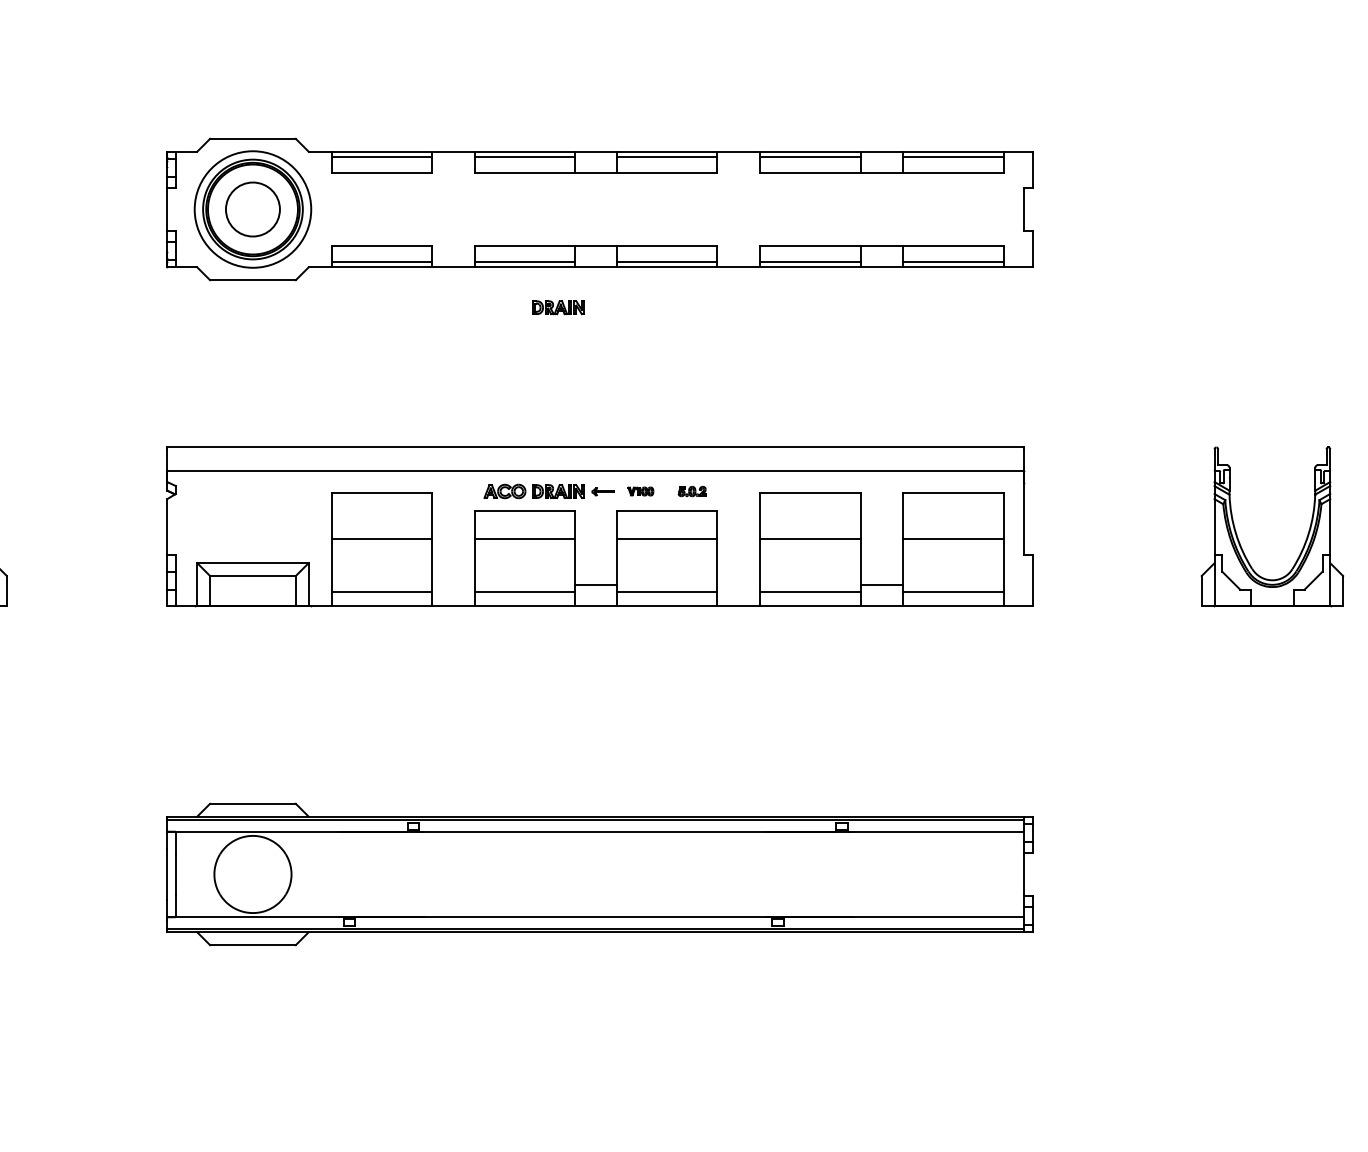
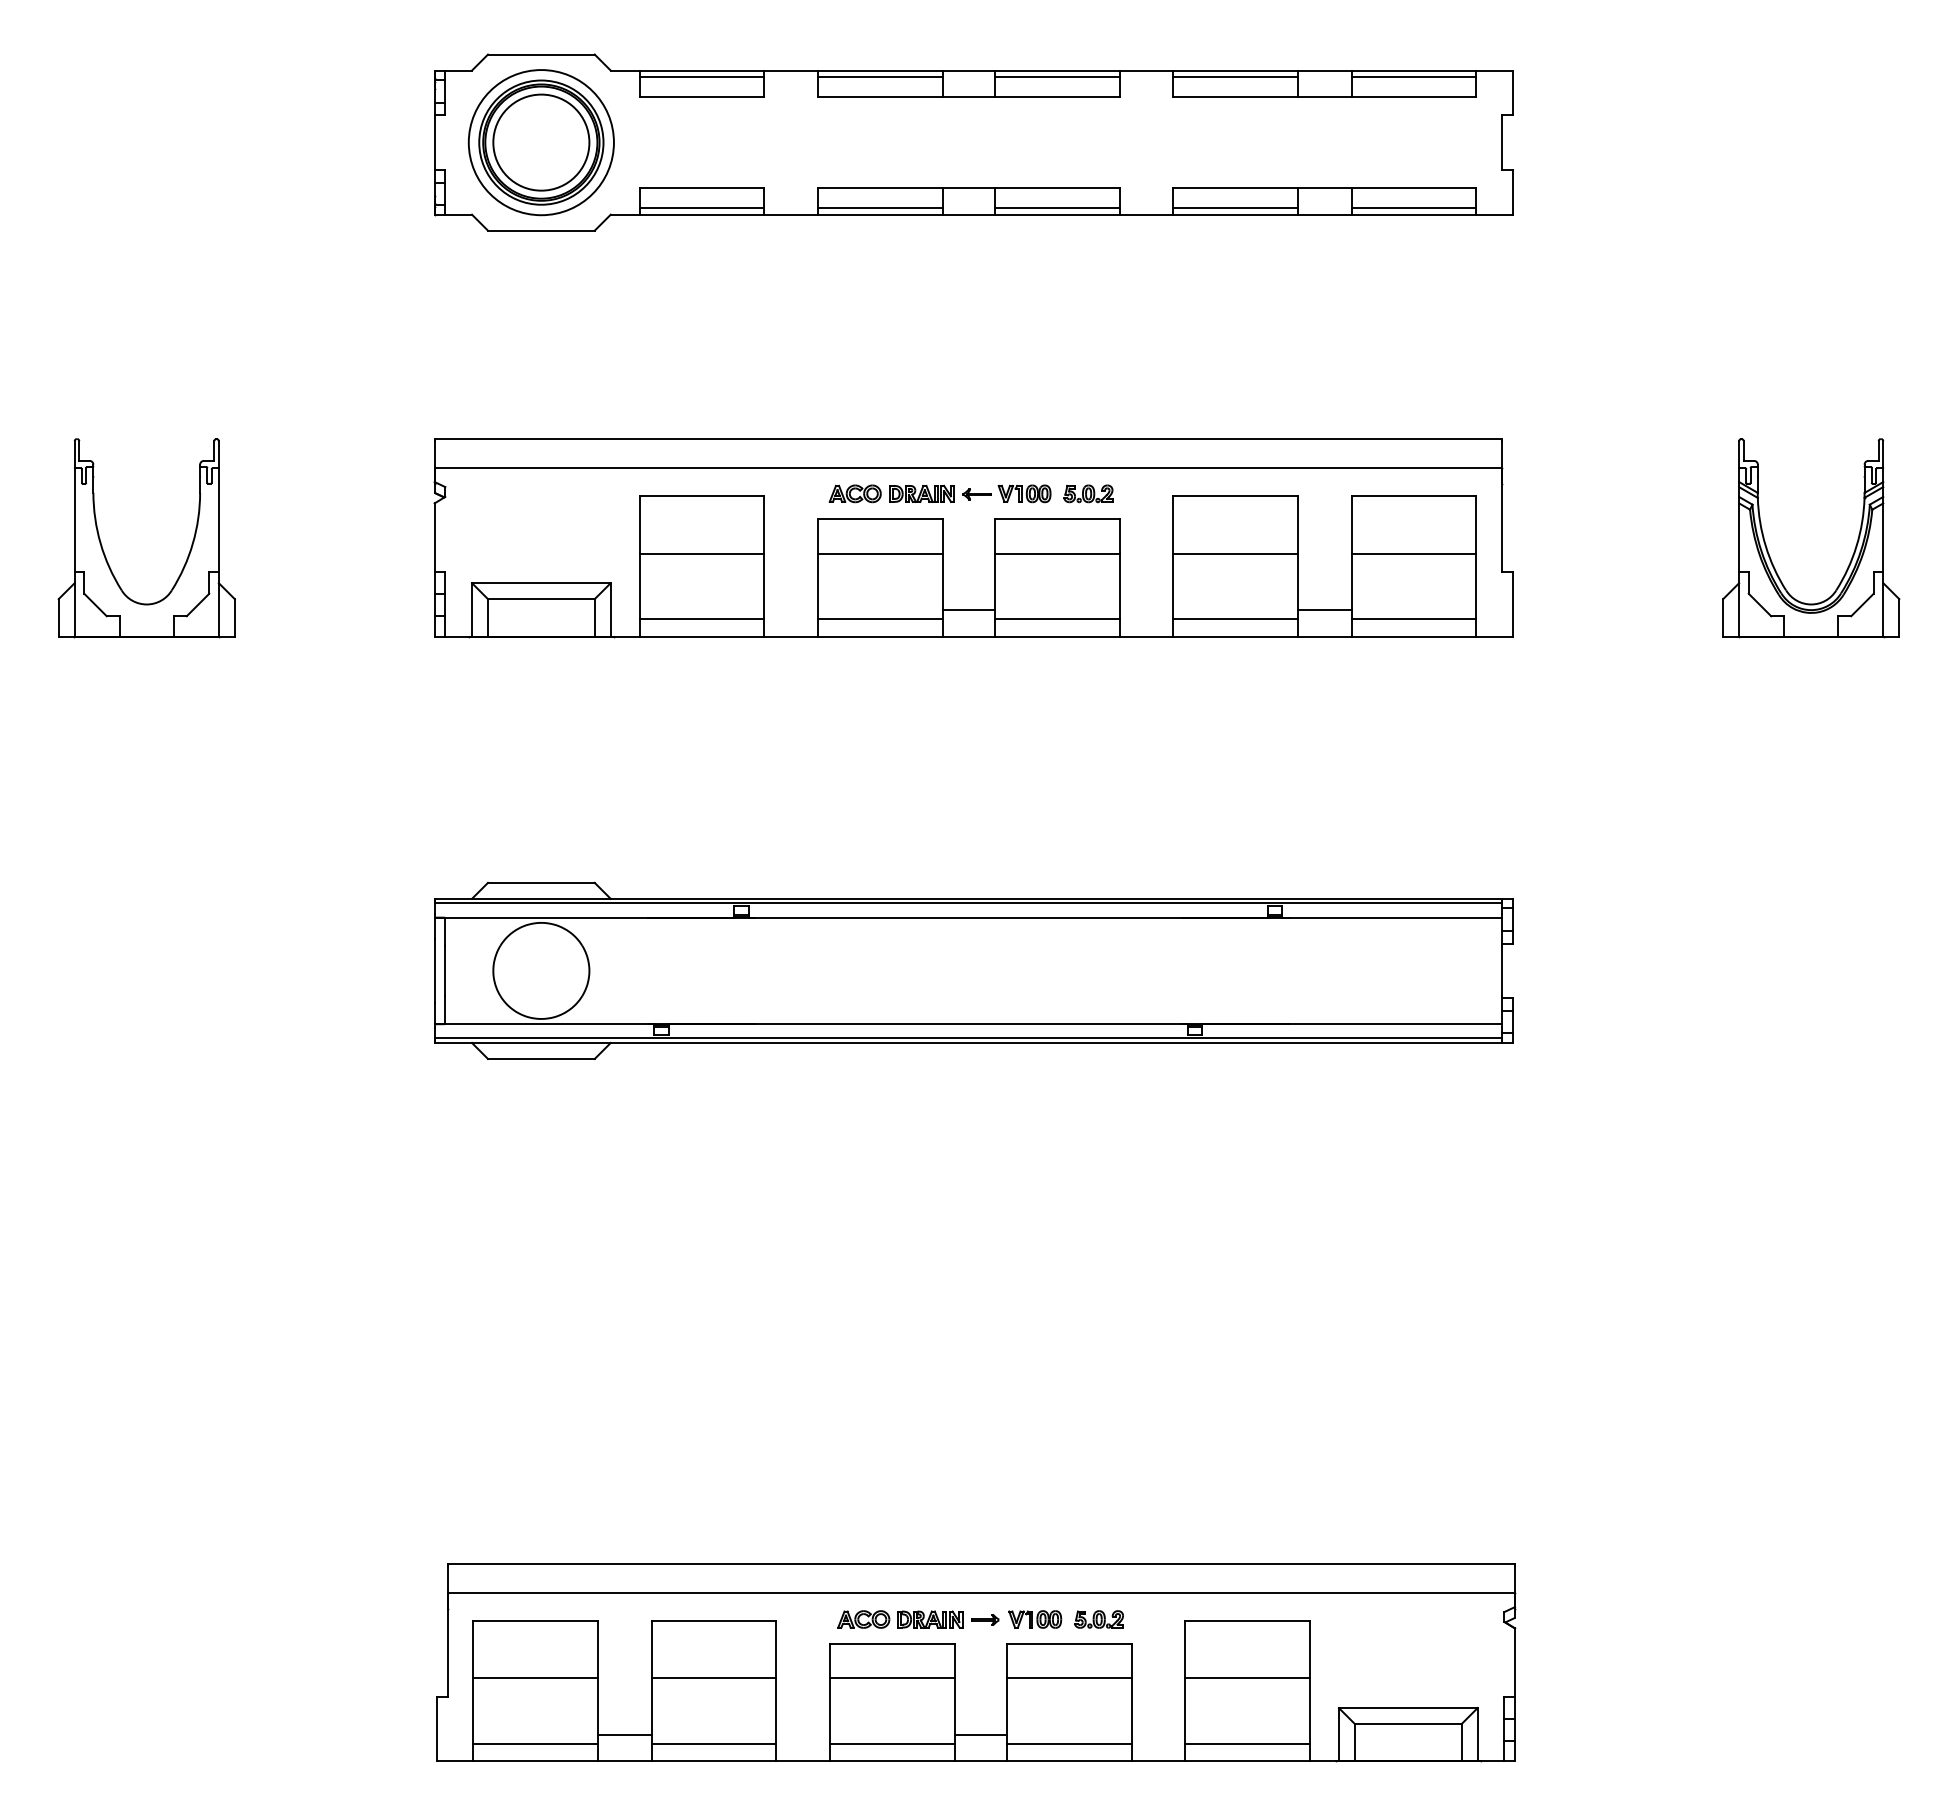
circle: (253, 209) -> (541, 142), size x1.43
part: (558, 307) -> (921, 264), removed
part: (640, 491) -> (1024, 493), size x1.67
part: (692, 491) -> (1088, 493), size x1.43

